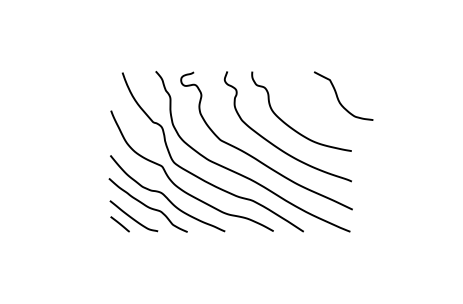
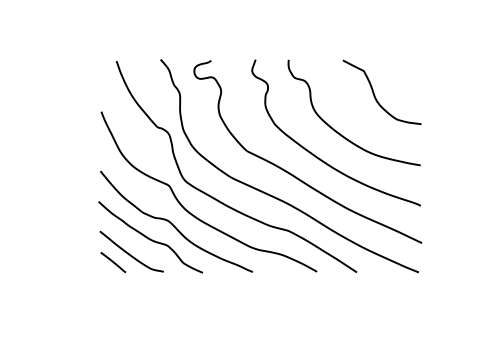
curve: (338, 96) -> (375, 92), moved

